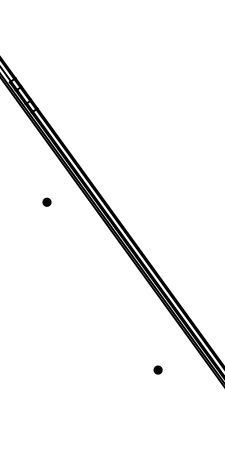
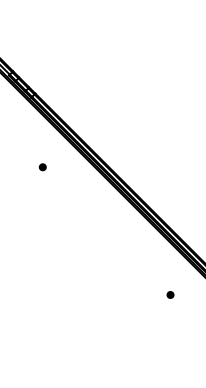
part: (46, 202) -> (42, 167), moved

